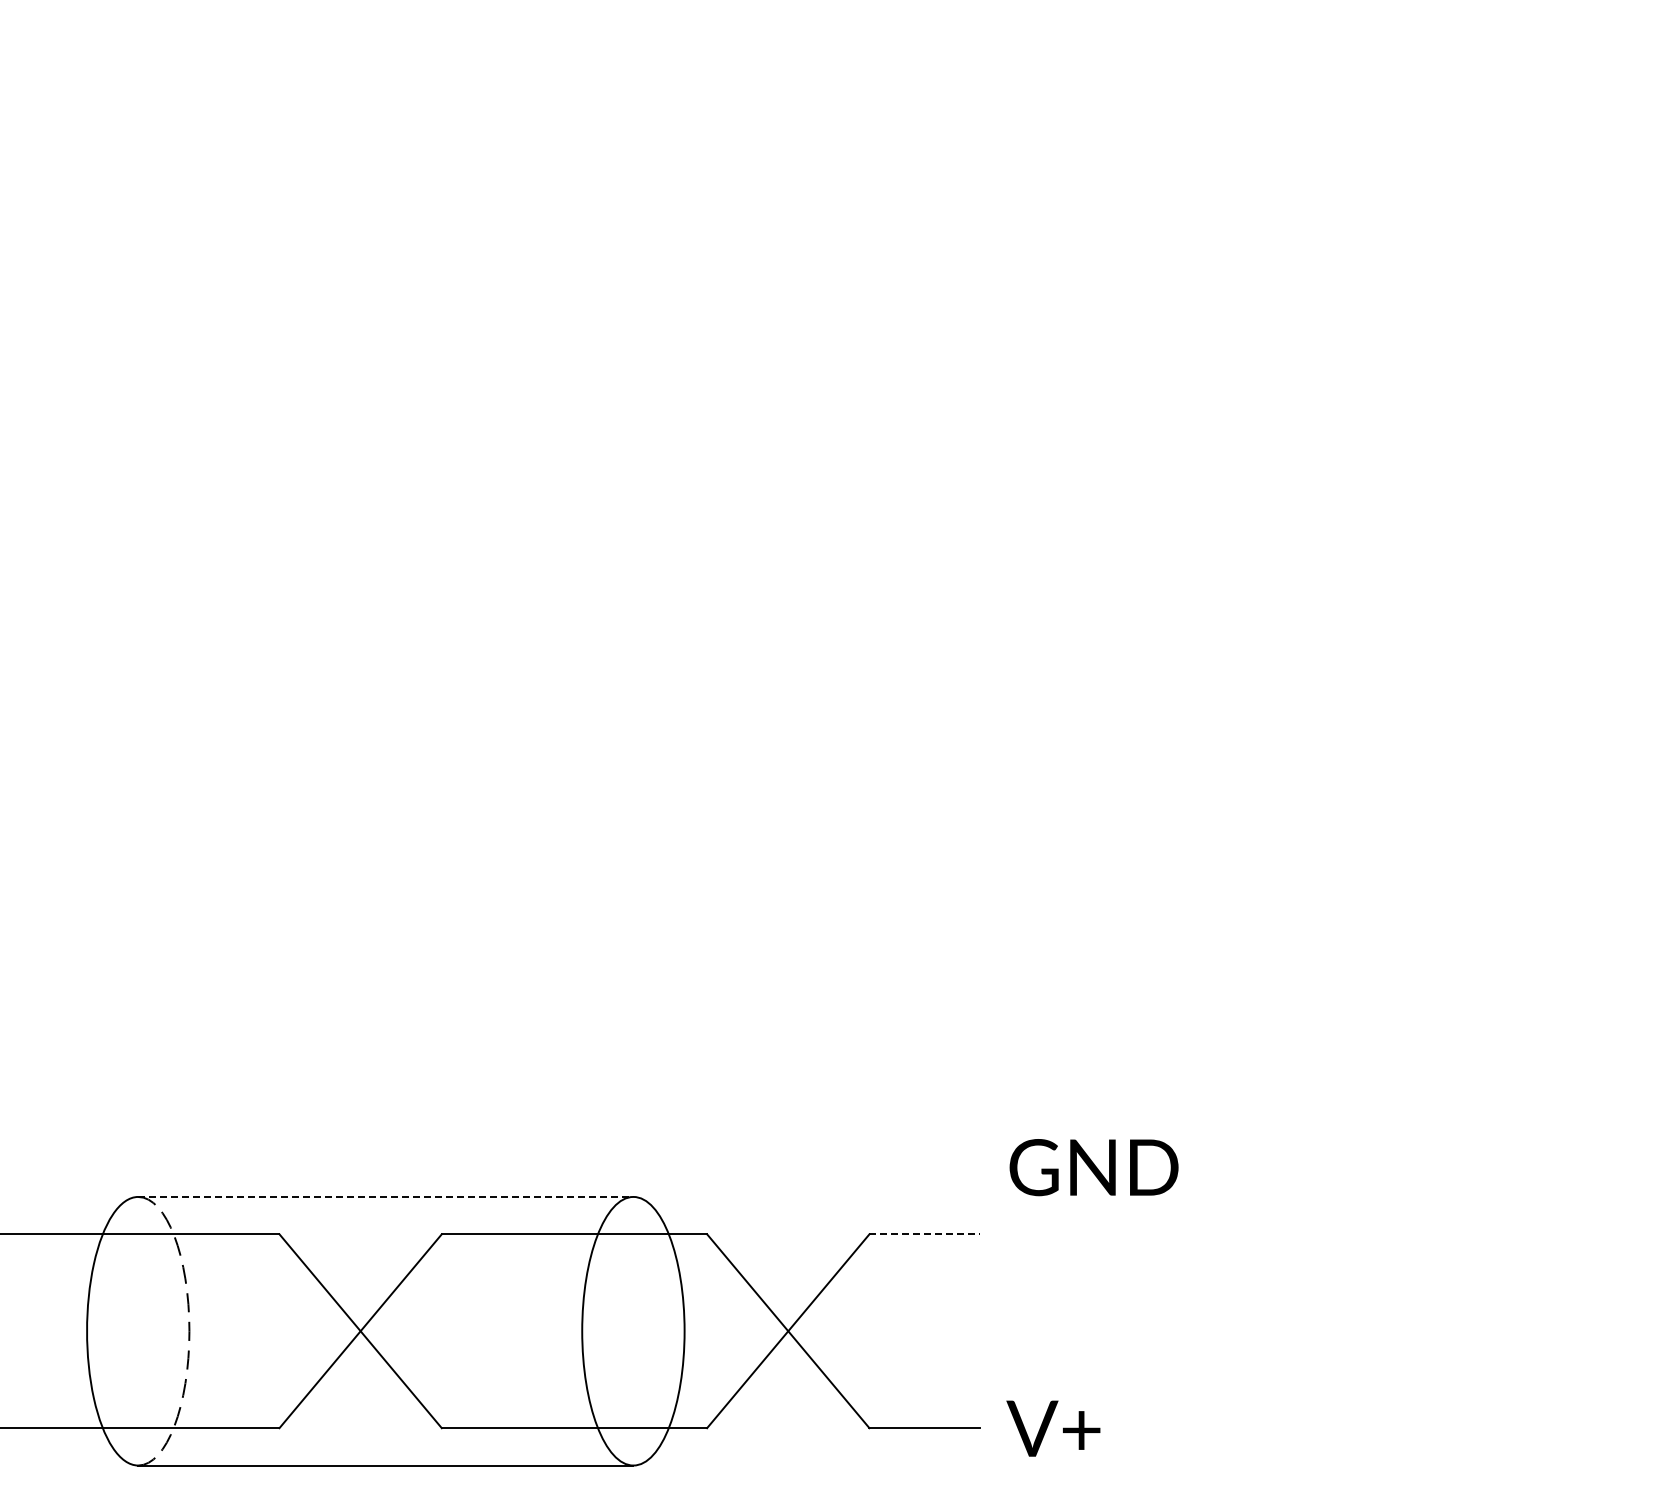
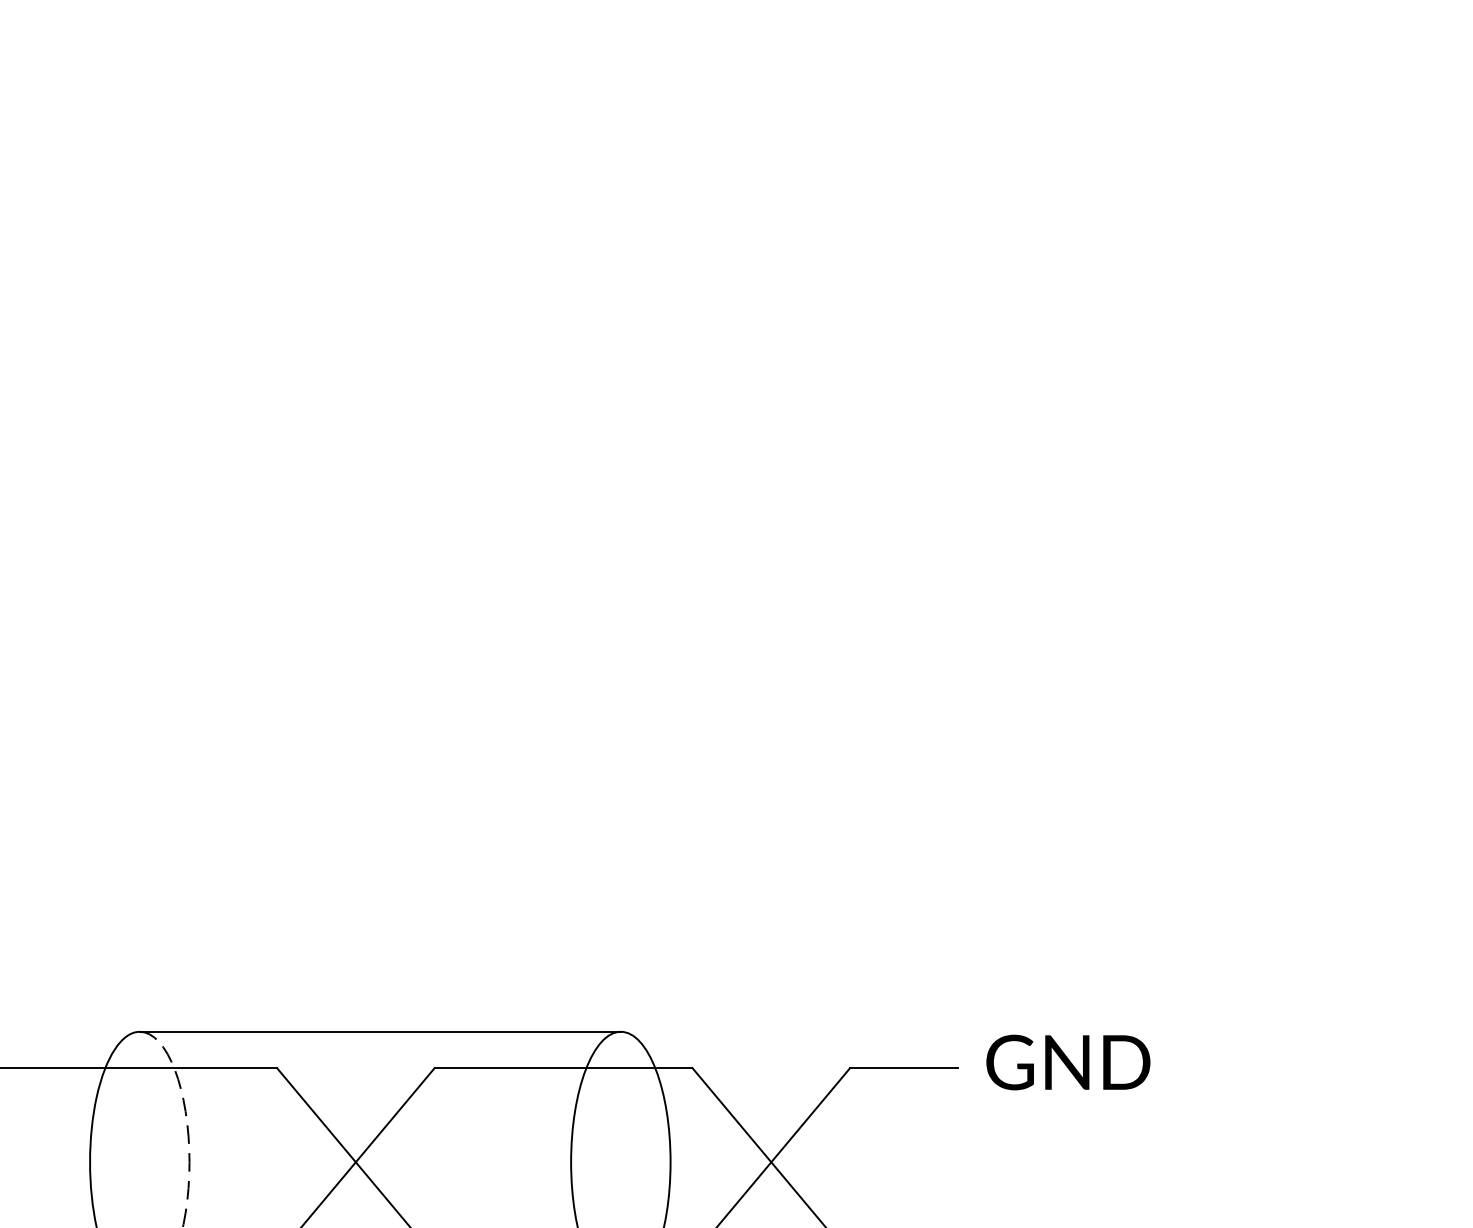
text: (1093, 1167) -> (1067, 1062), moved
line: (385, 1196) -> (379, 1031), dashed -> solid
line: (925, 1234) -> (904, 1068), dashed -> solid

